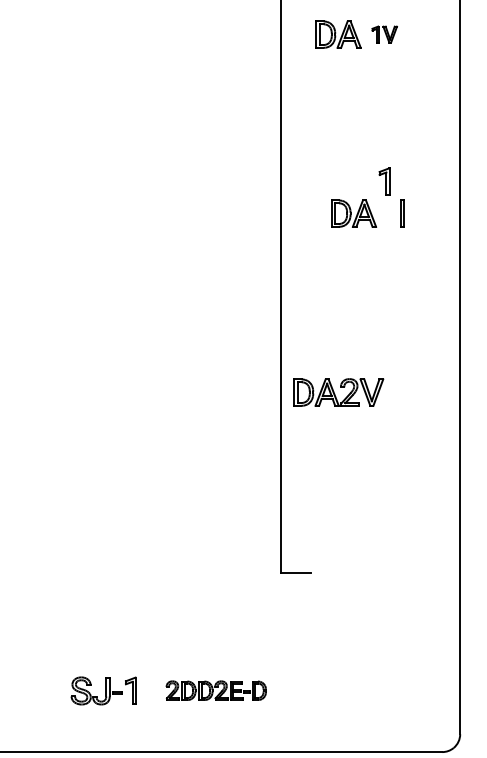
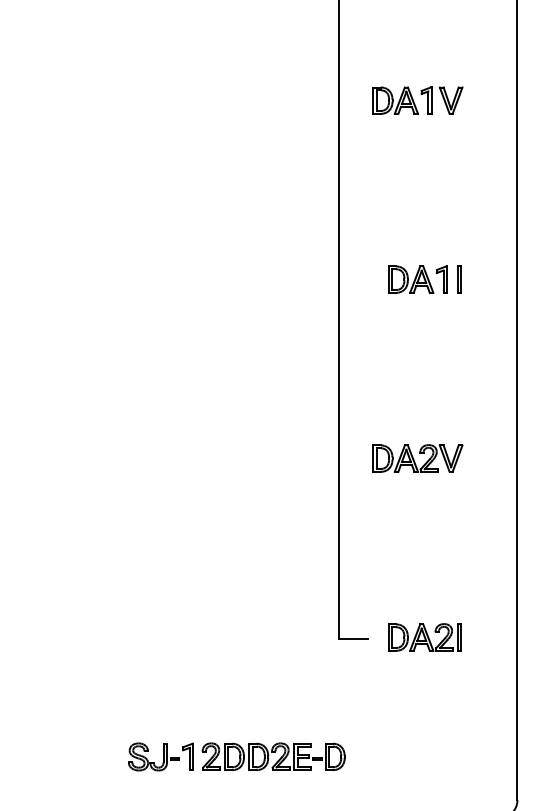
part: (384, 34) -> (441, 100), size x1.67
part: (384, 181) -> (441, 279), moved
part: (338, 392) -> (417, 458), moved
part: (367, 571) -> (424, 637), added
part: (216, 690) -> (273, 756), size x1.43

